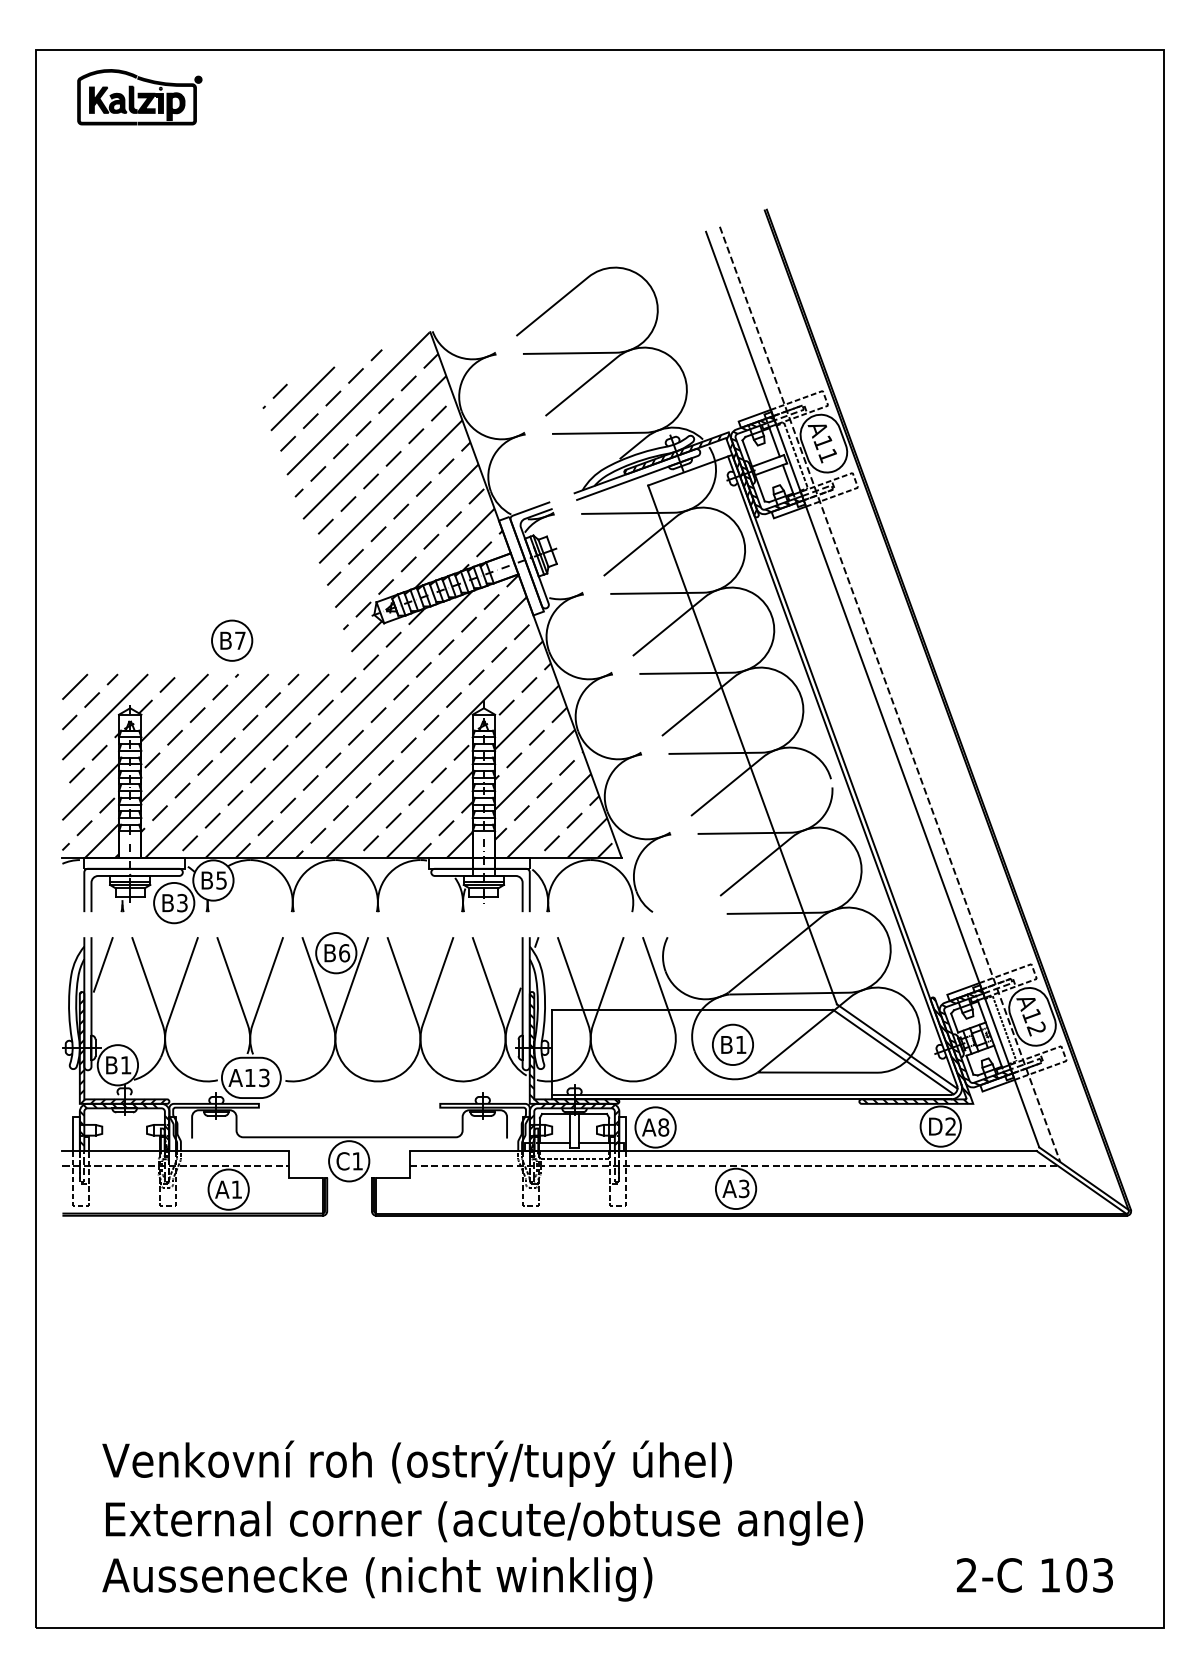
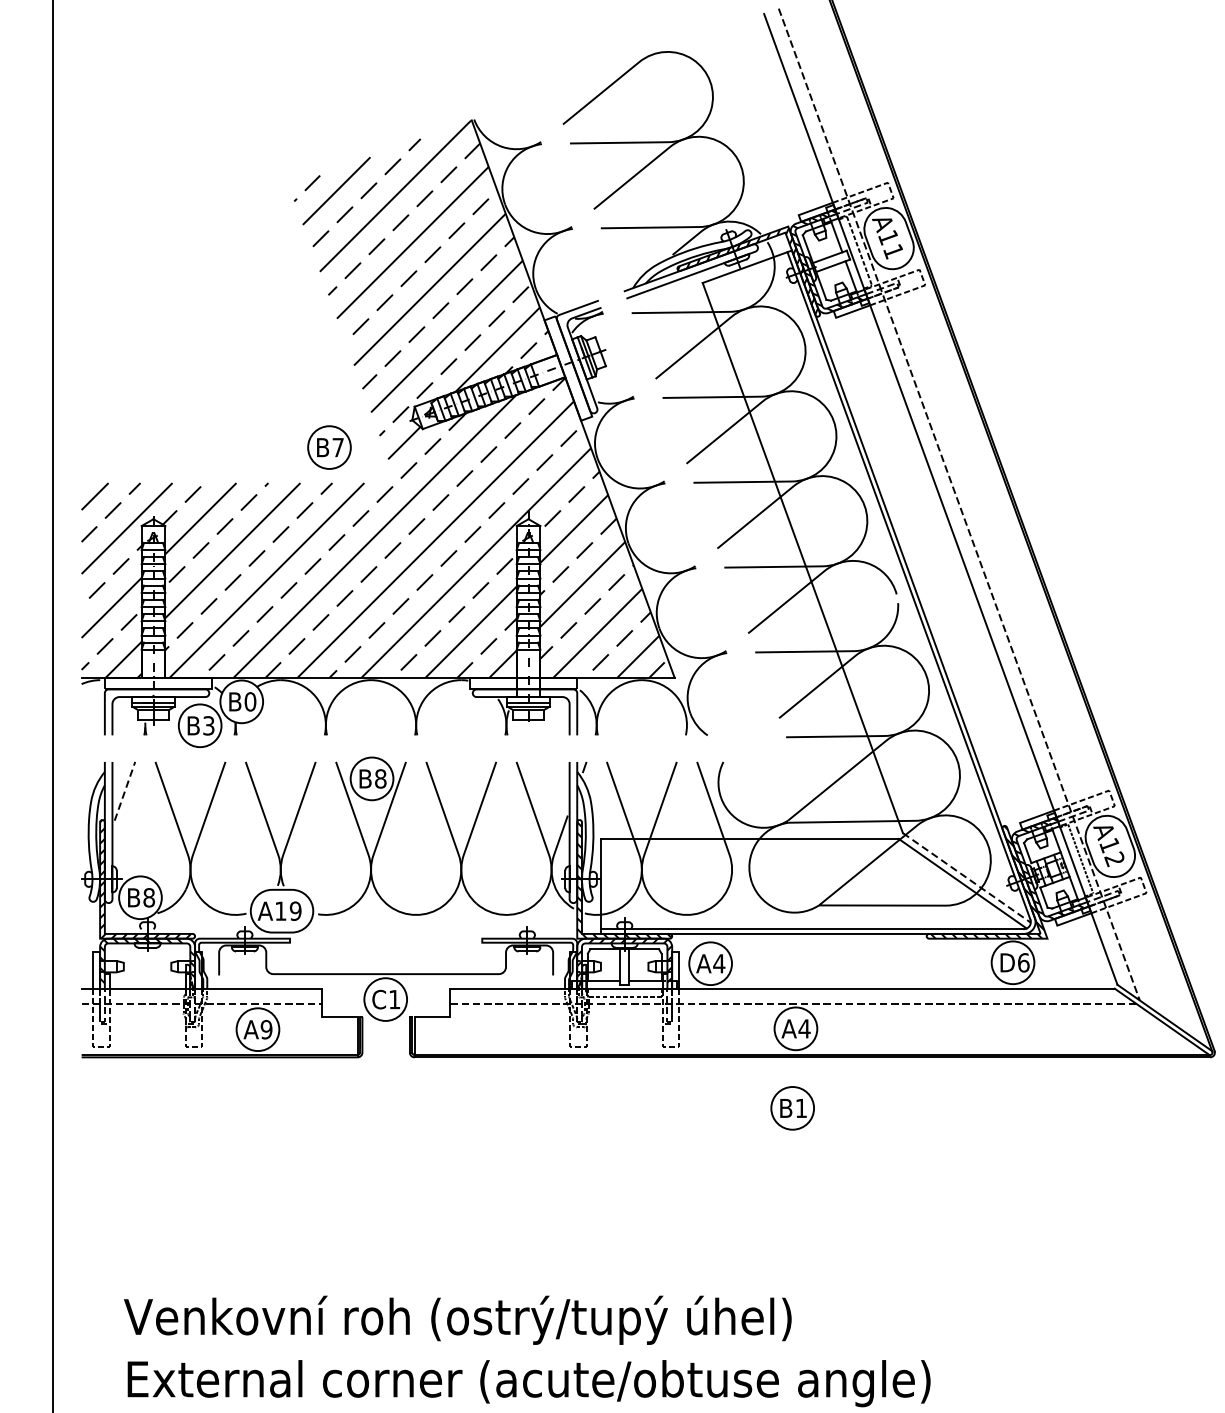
part: (232, 640) -> (329, 447), moved
text: (221, 880) -> (250, 701), B5 -> B0
text: (344, 953) -> (380, 779), B6 -> B8
line: (103, 964) -> (125, 790), solid -> dashed
part: (732, 1044) -> (792, 1107), moved
line: (897, 1046) -> (967, 877), solid -> dashed
text: (125, 1065) -> (148, 898), B1 -> B8
text: (263, 1077) -> (294, 910), A13 -> A19
text: (950, 1126) -> (1023, 962), D2 -> D6
text: (663, 1127) -> (719, 963), A8 -> A4
text: (743, 1188) -> (803, 1028), A3 -> A4
text: (236, 1189) -> (266, 1029), A1 -> A9

